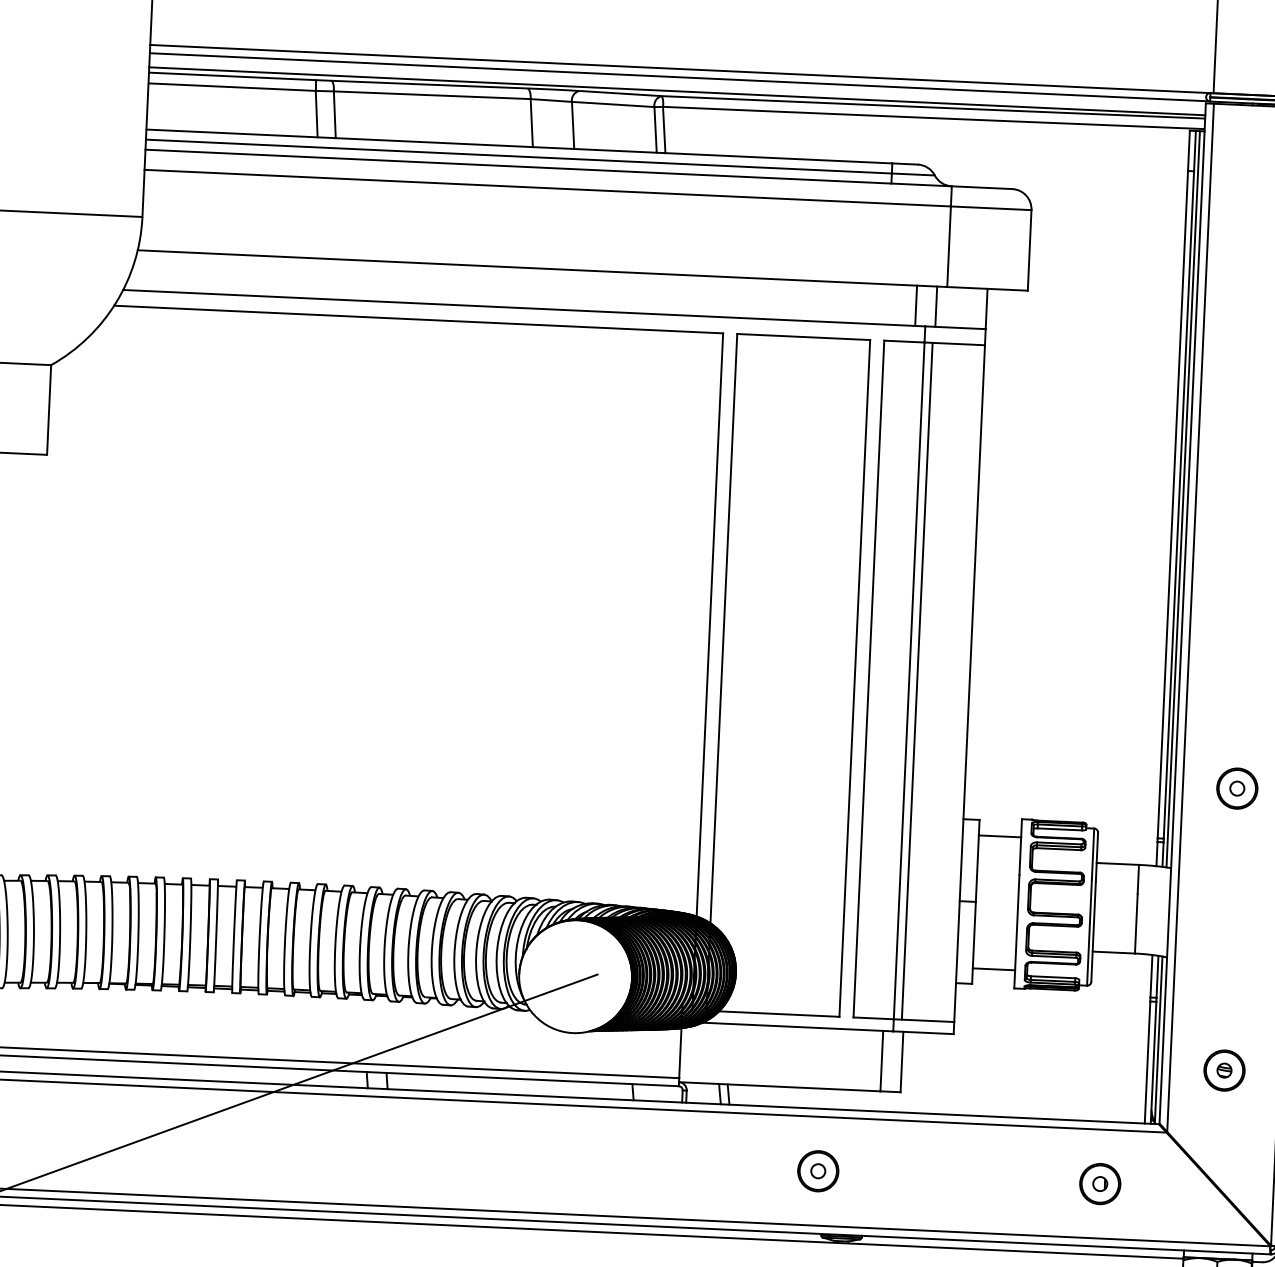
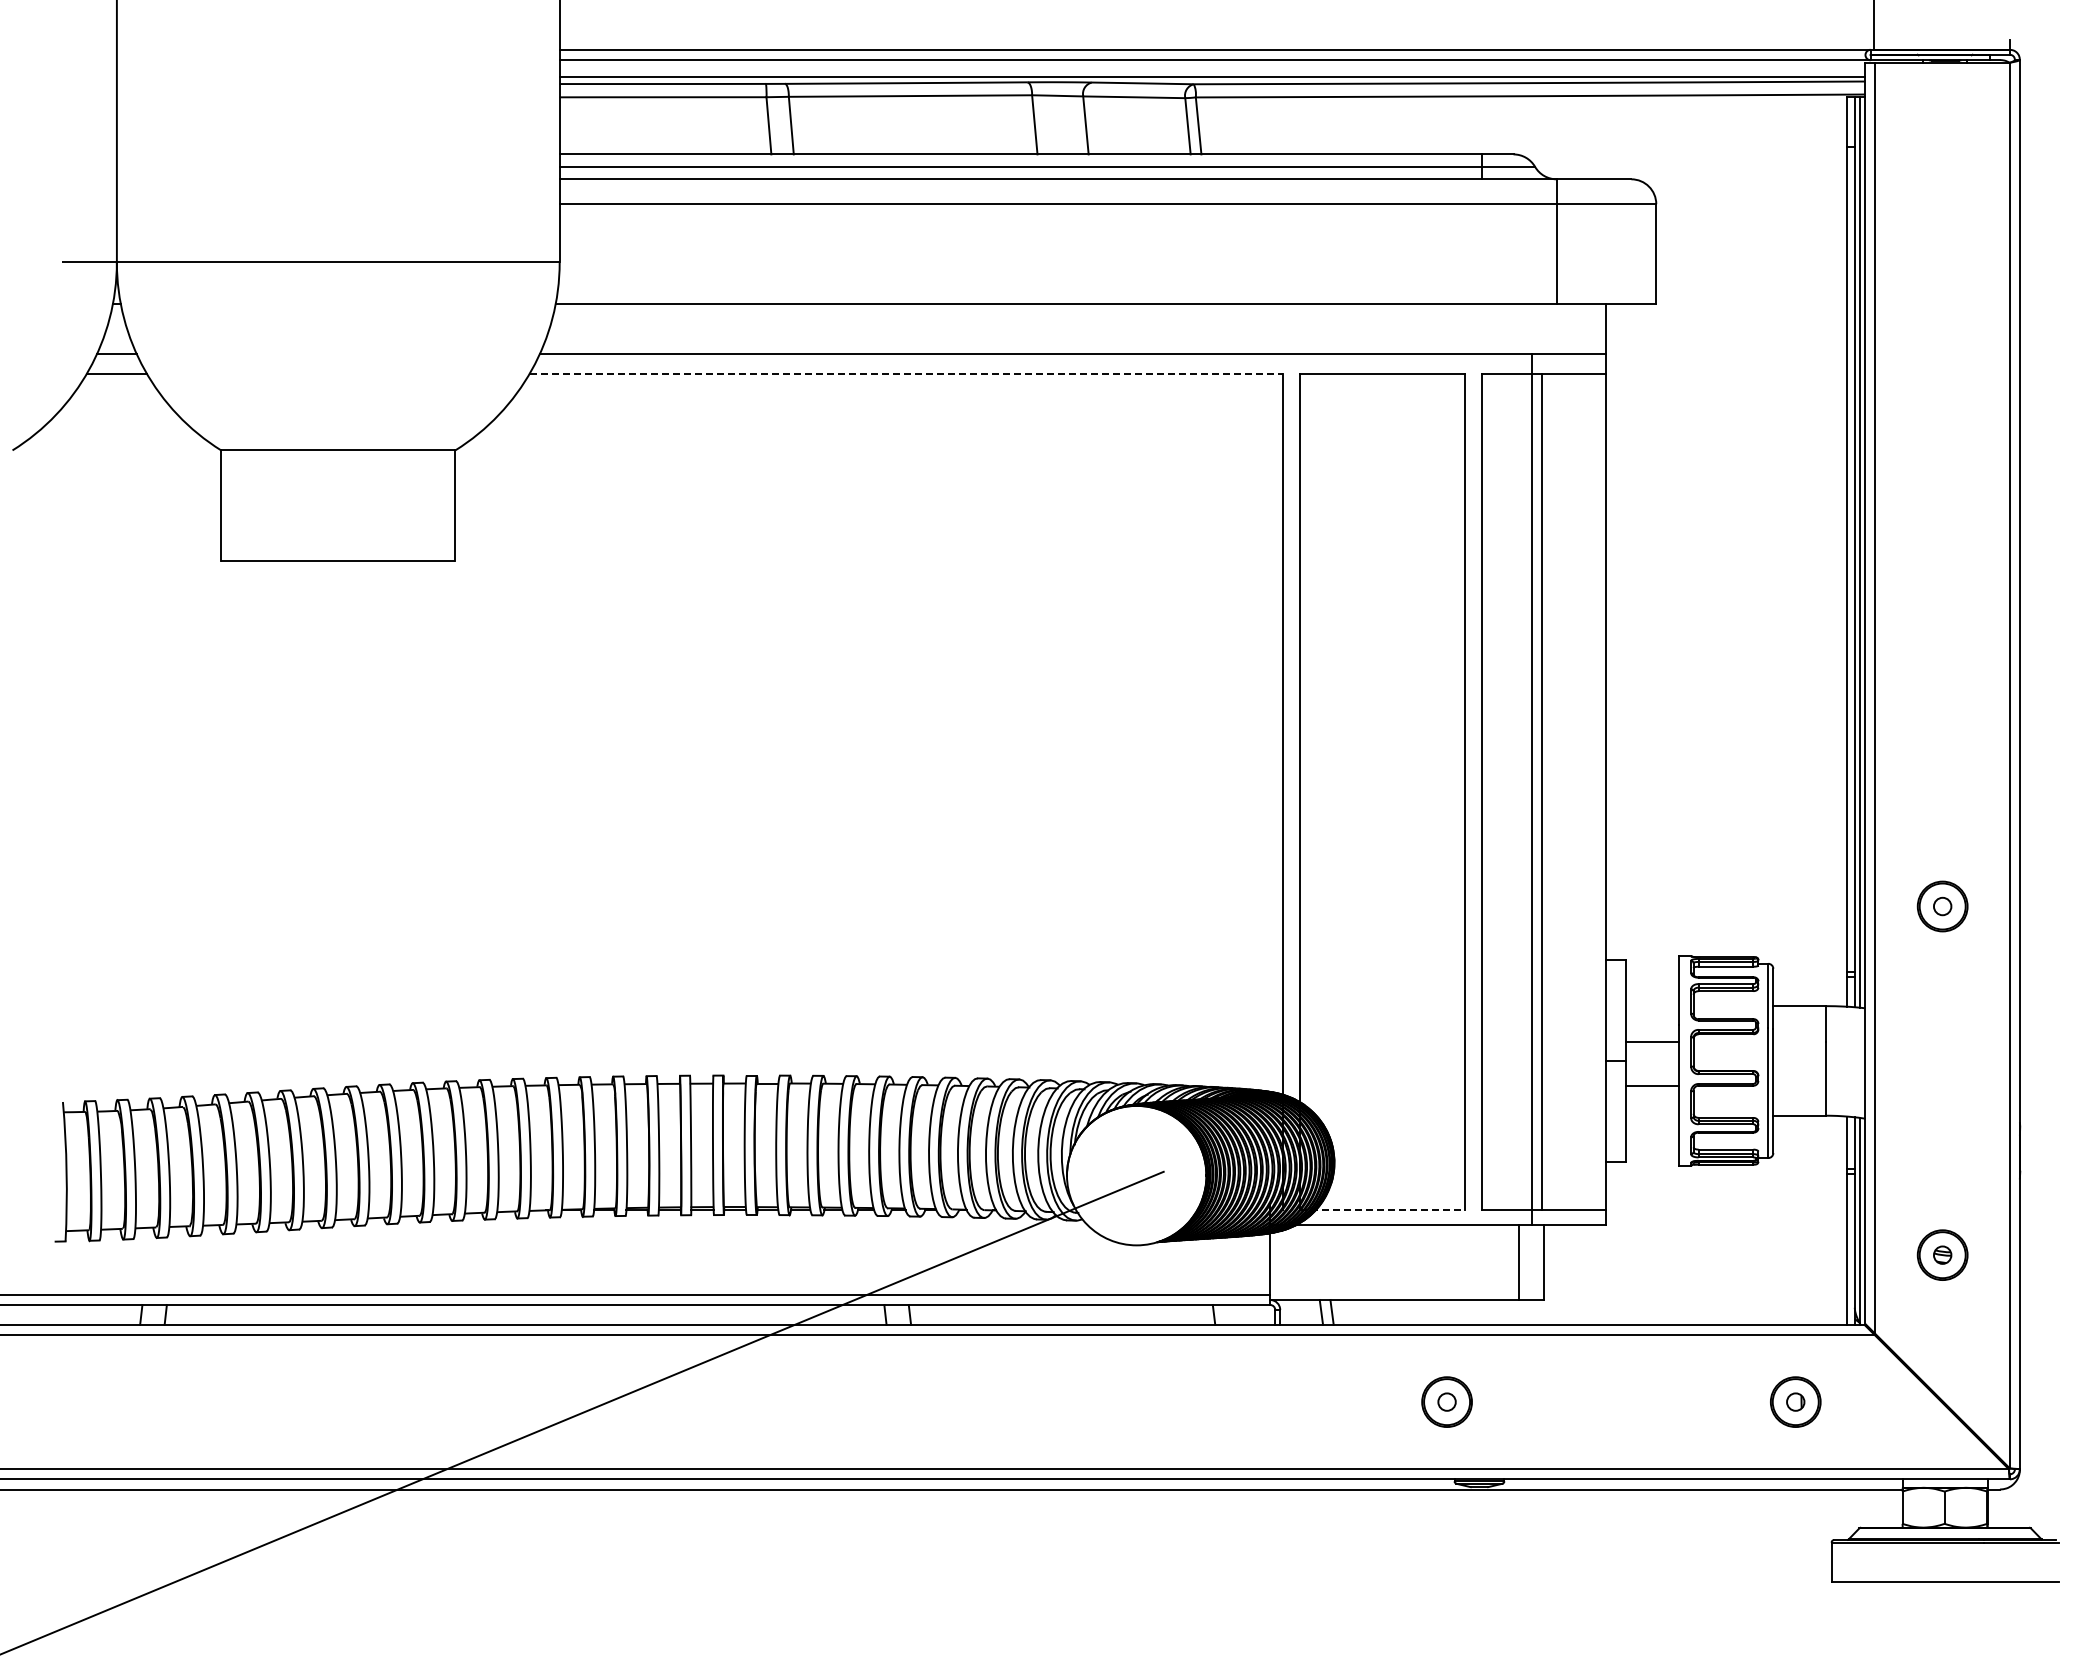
line: (916, 305) -> (1519, 328), removed
line: (936, 306) -> (1544, 328), removed
line: (418, 319) -> (906, 373), solid -> dashed
line: (999, 836) -> (1652, 1041), moved
line: (993, 969) -> (1652, 1086), moved
line: (773, 1013) -> (1382, 1210), solid -> dashed

